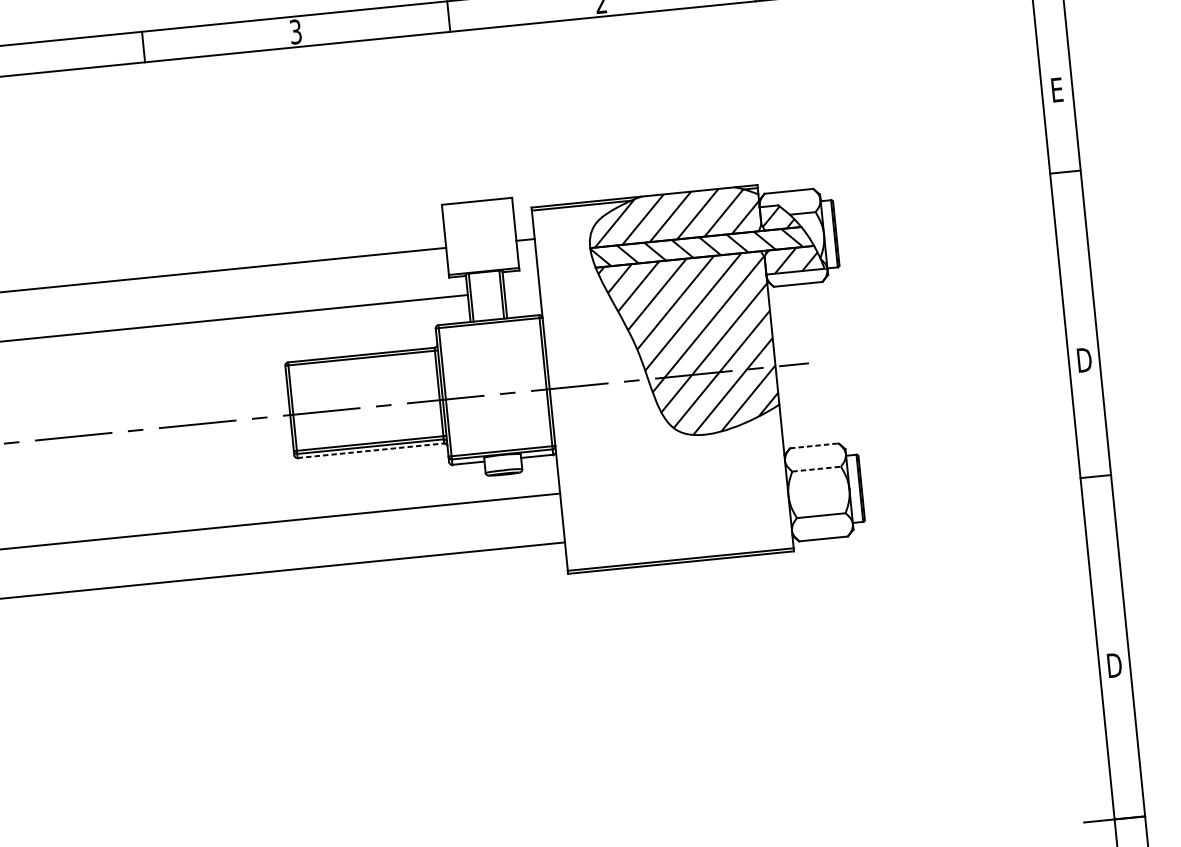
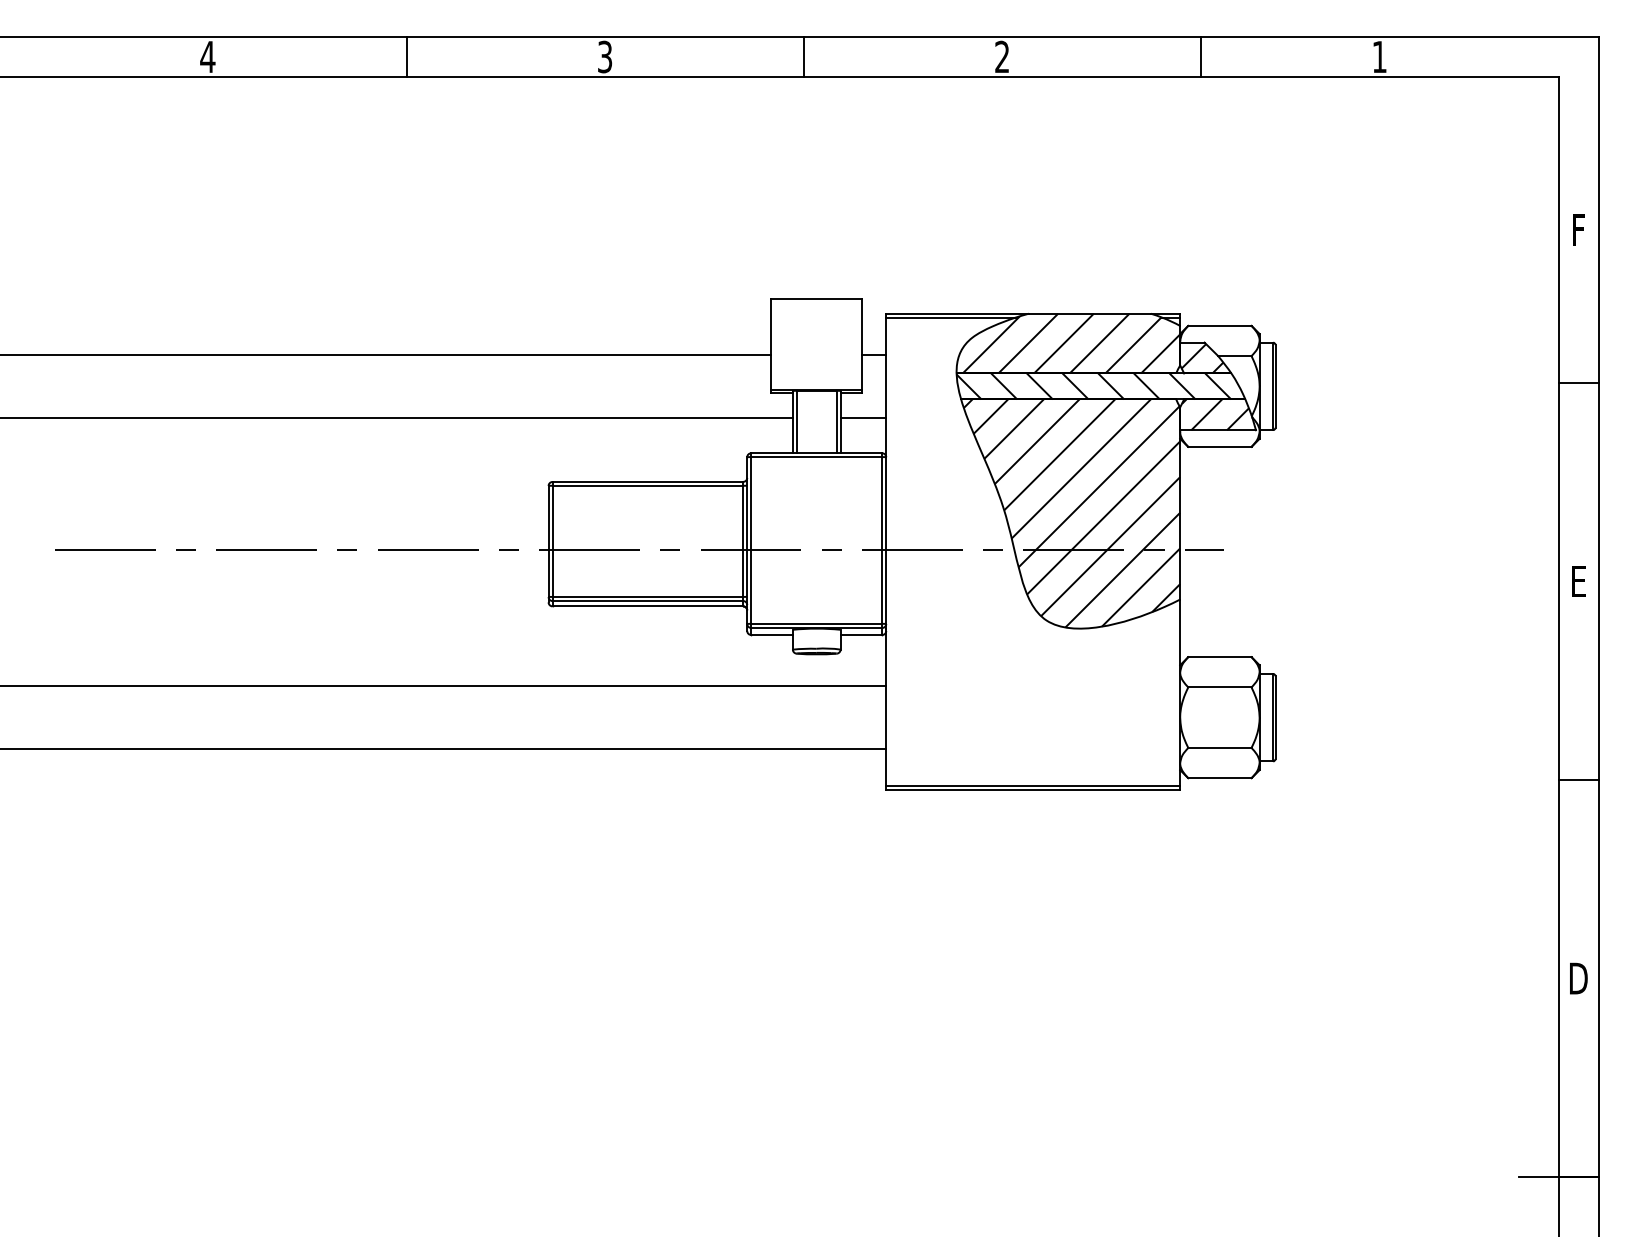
text: (1057, 89) -> (1578, 229), E -> F
line: (1065, 172) -> (1578, 382), moved
line: (522, 289) -> (863, 418), added
text: (1084, 360) -> (1579, 581), D -> E
line: (814, 446) -> (1219, 657), dashed -> solid
line: (371, 450) -> (648, 606), dashed -> solid
line: (816, 469) -> (1219, 687), dashed -> solid
line: (1095, 476) -> (1578, 779), moved

